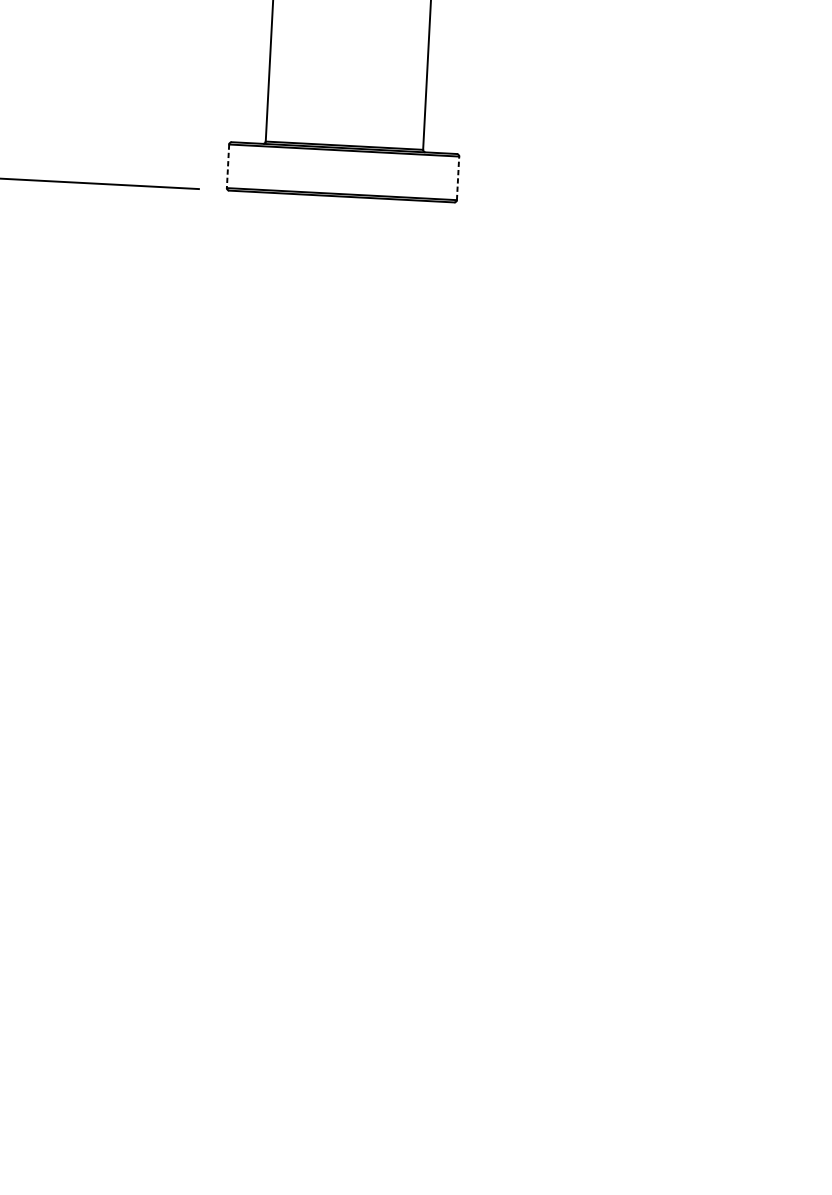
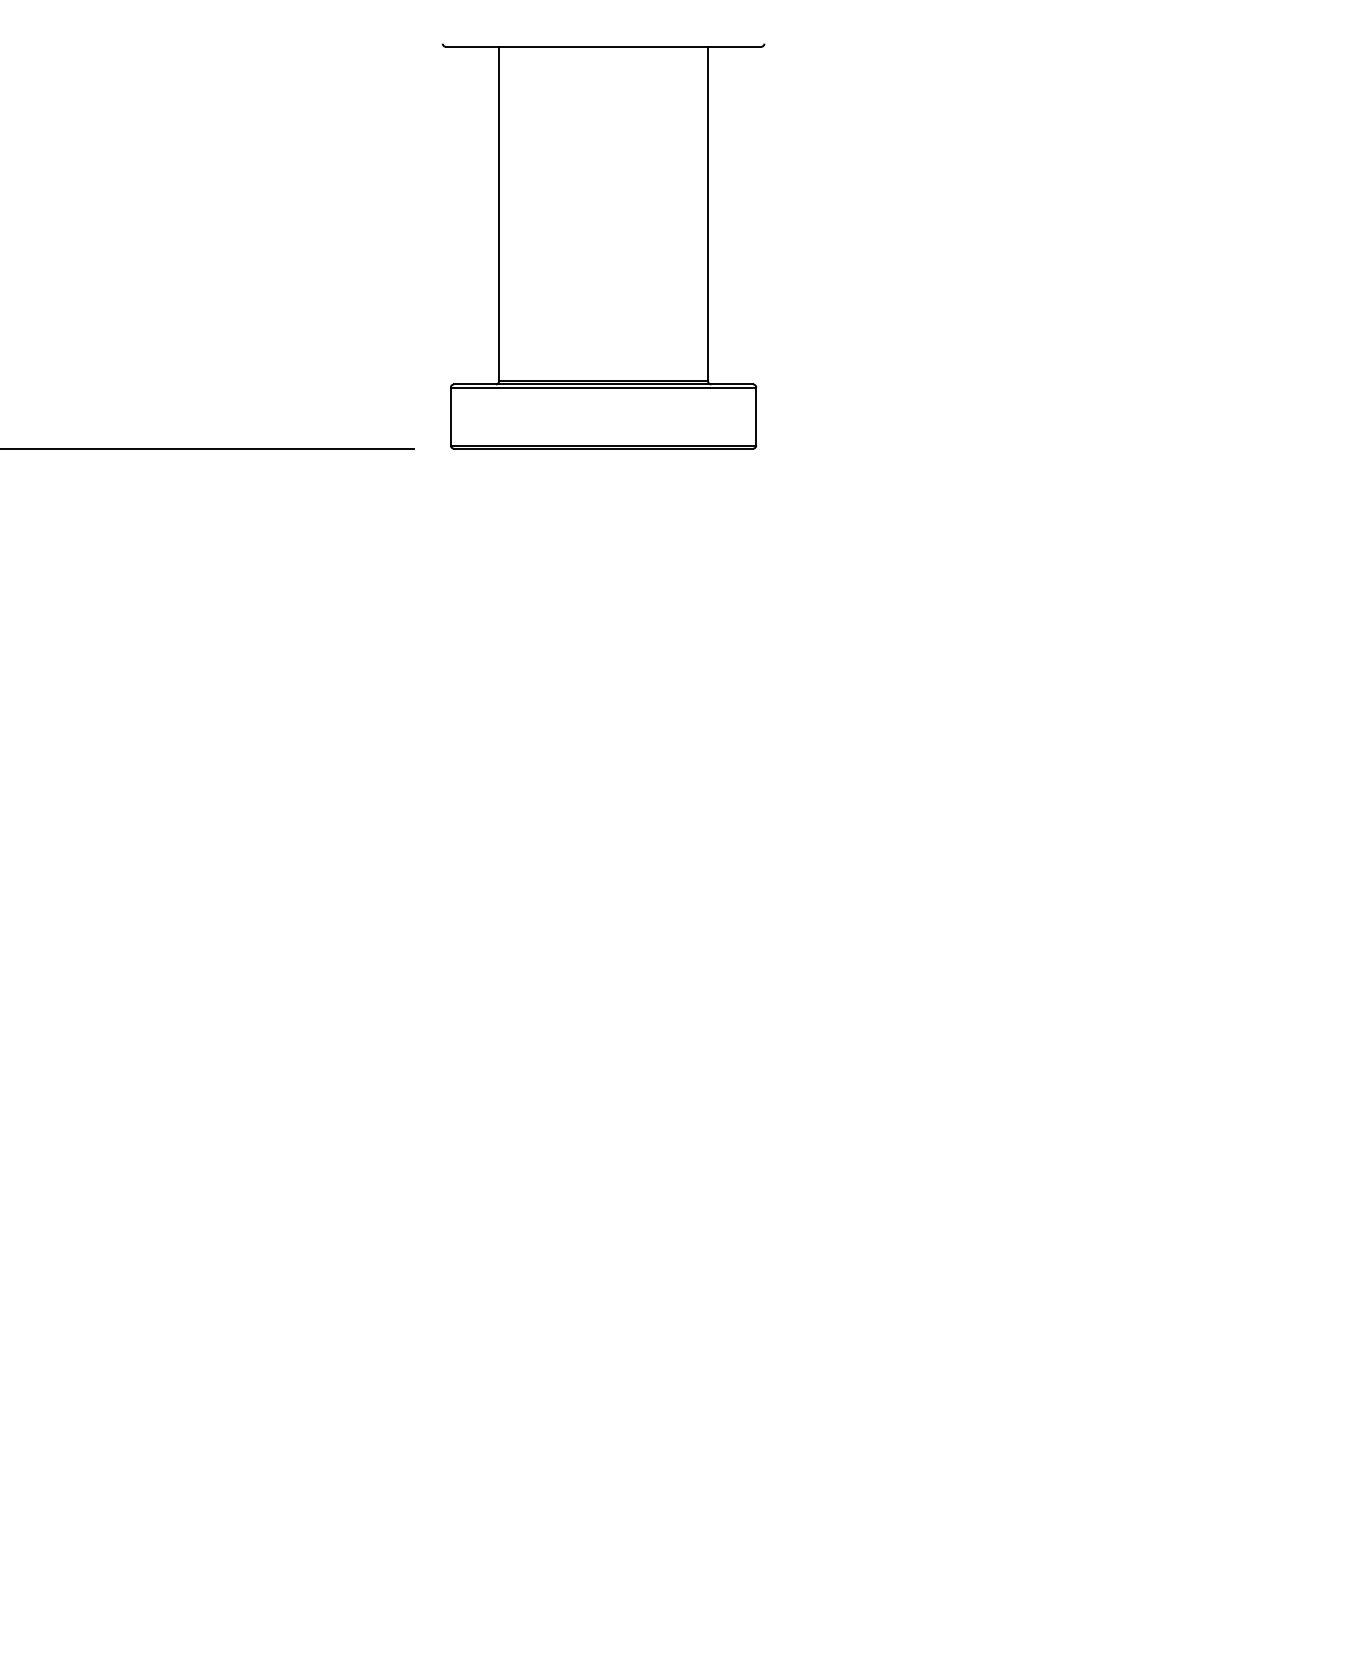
line: (227, 166) -> (450, 416), dashed -> solid
line: (458, 178) -> (756, 416), dashed -> solid

